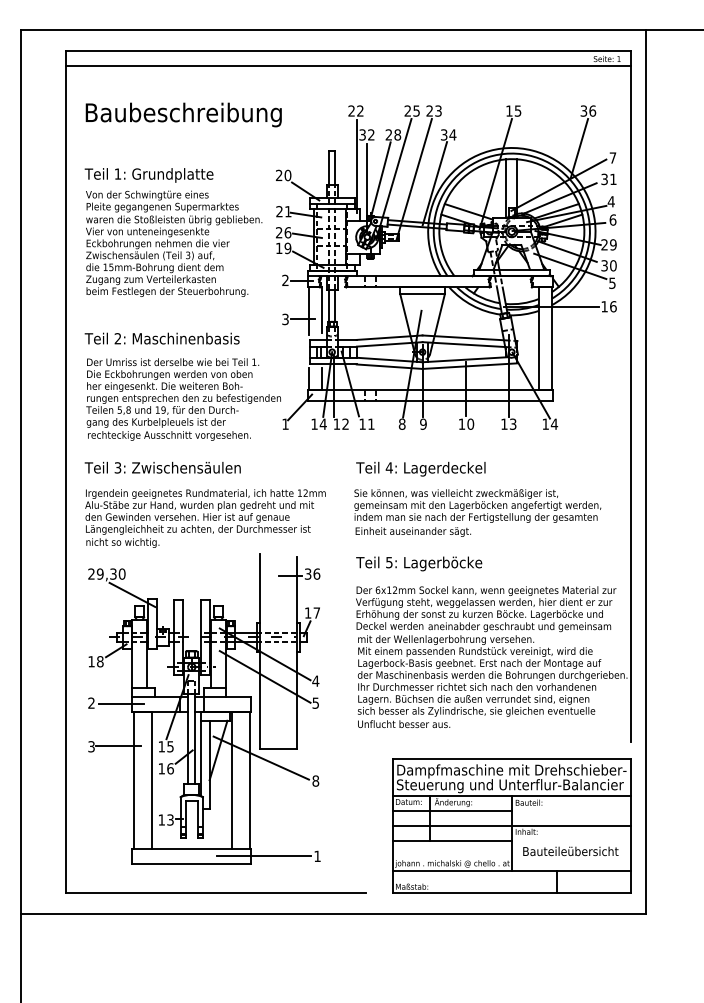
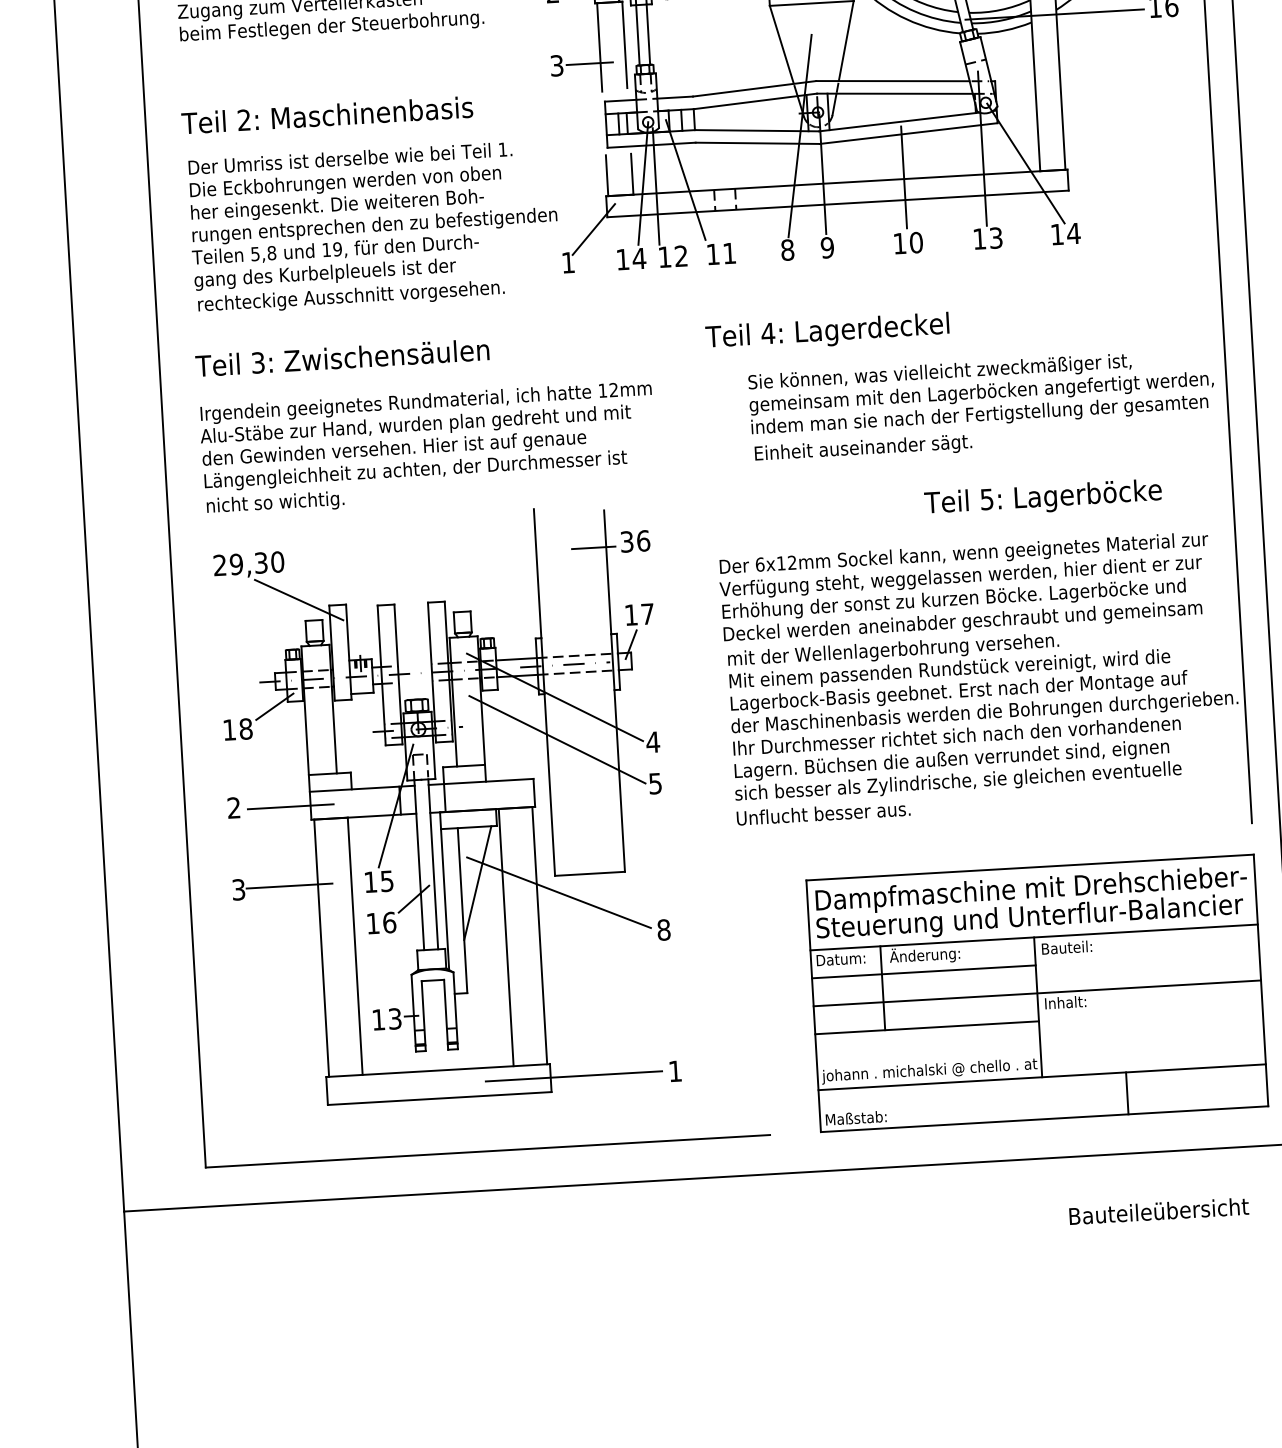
text: (477, 512) -> (981, 405), moved
text: (419, 563) -> (1043, 497), moved
text: (570, 851) -> (1158, 1211), moved

